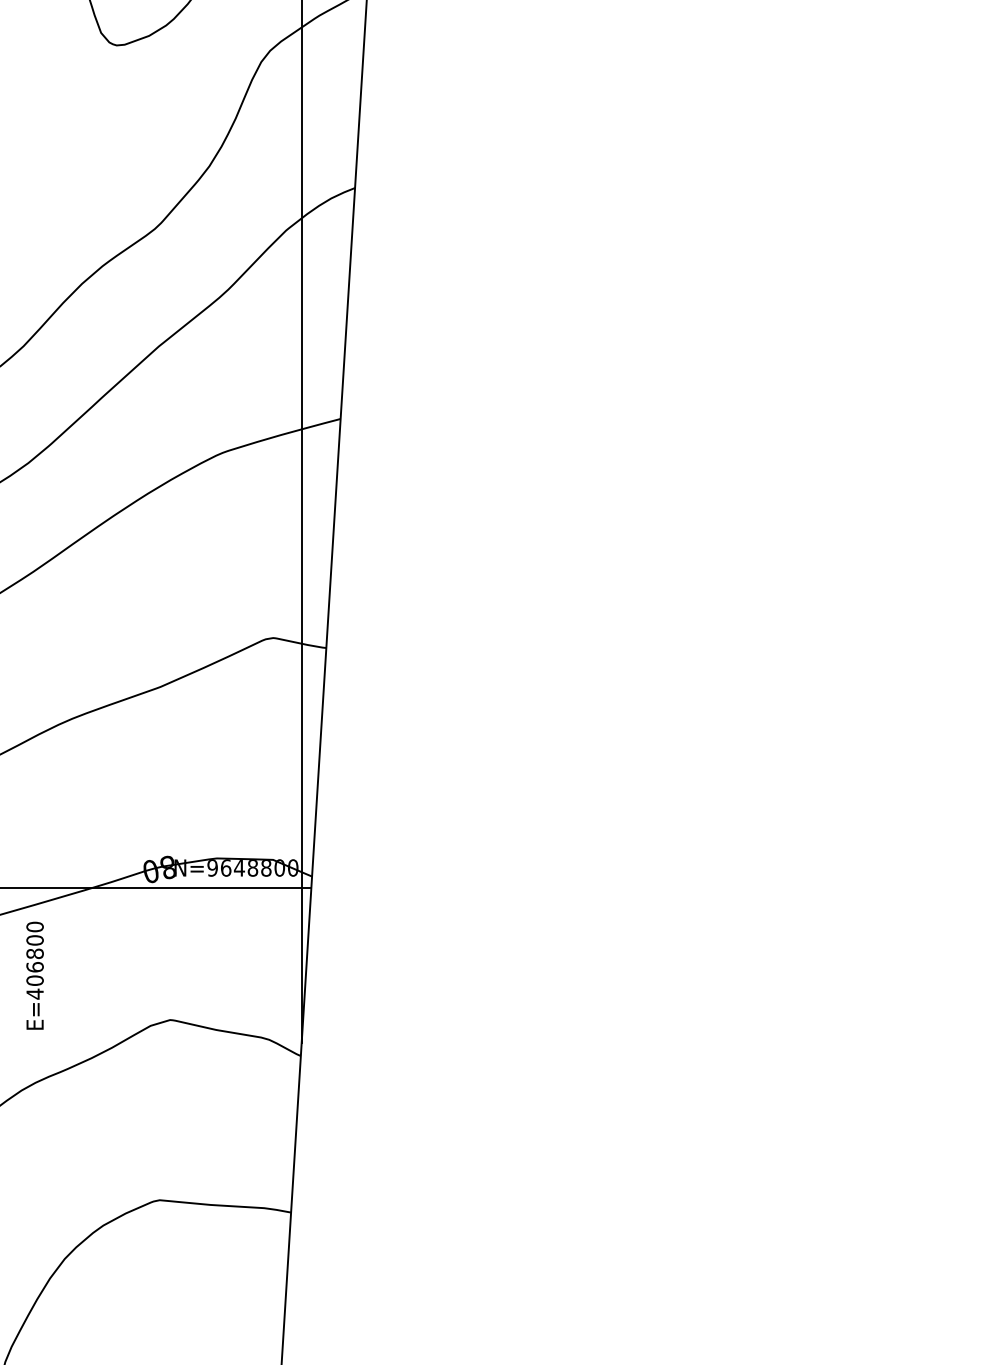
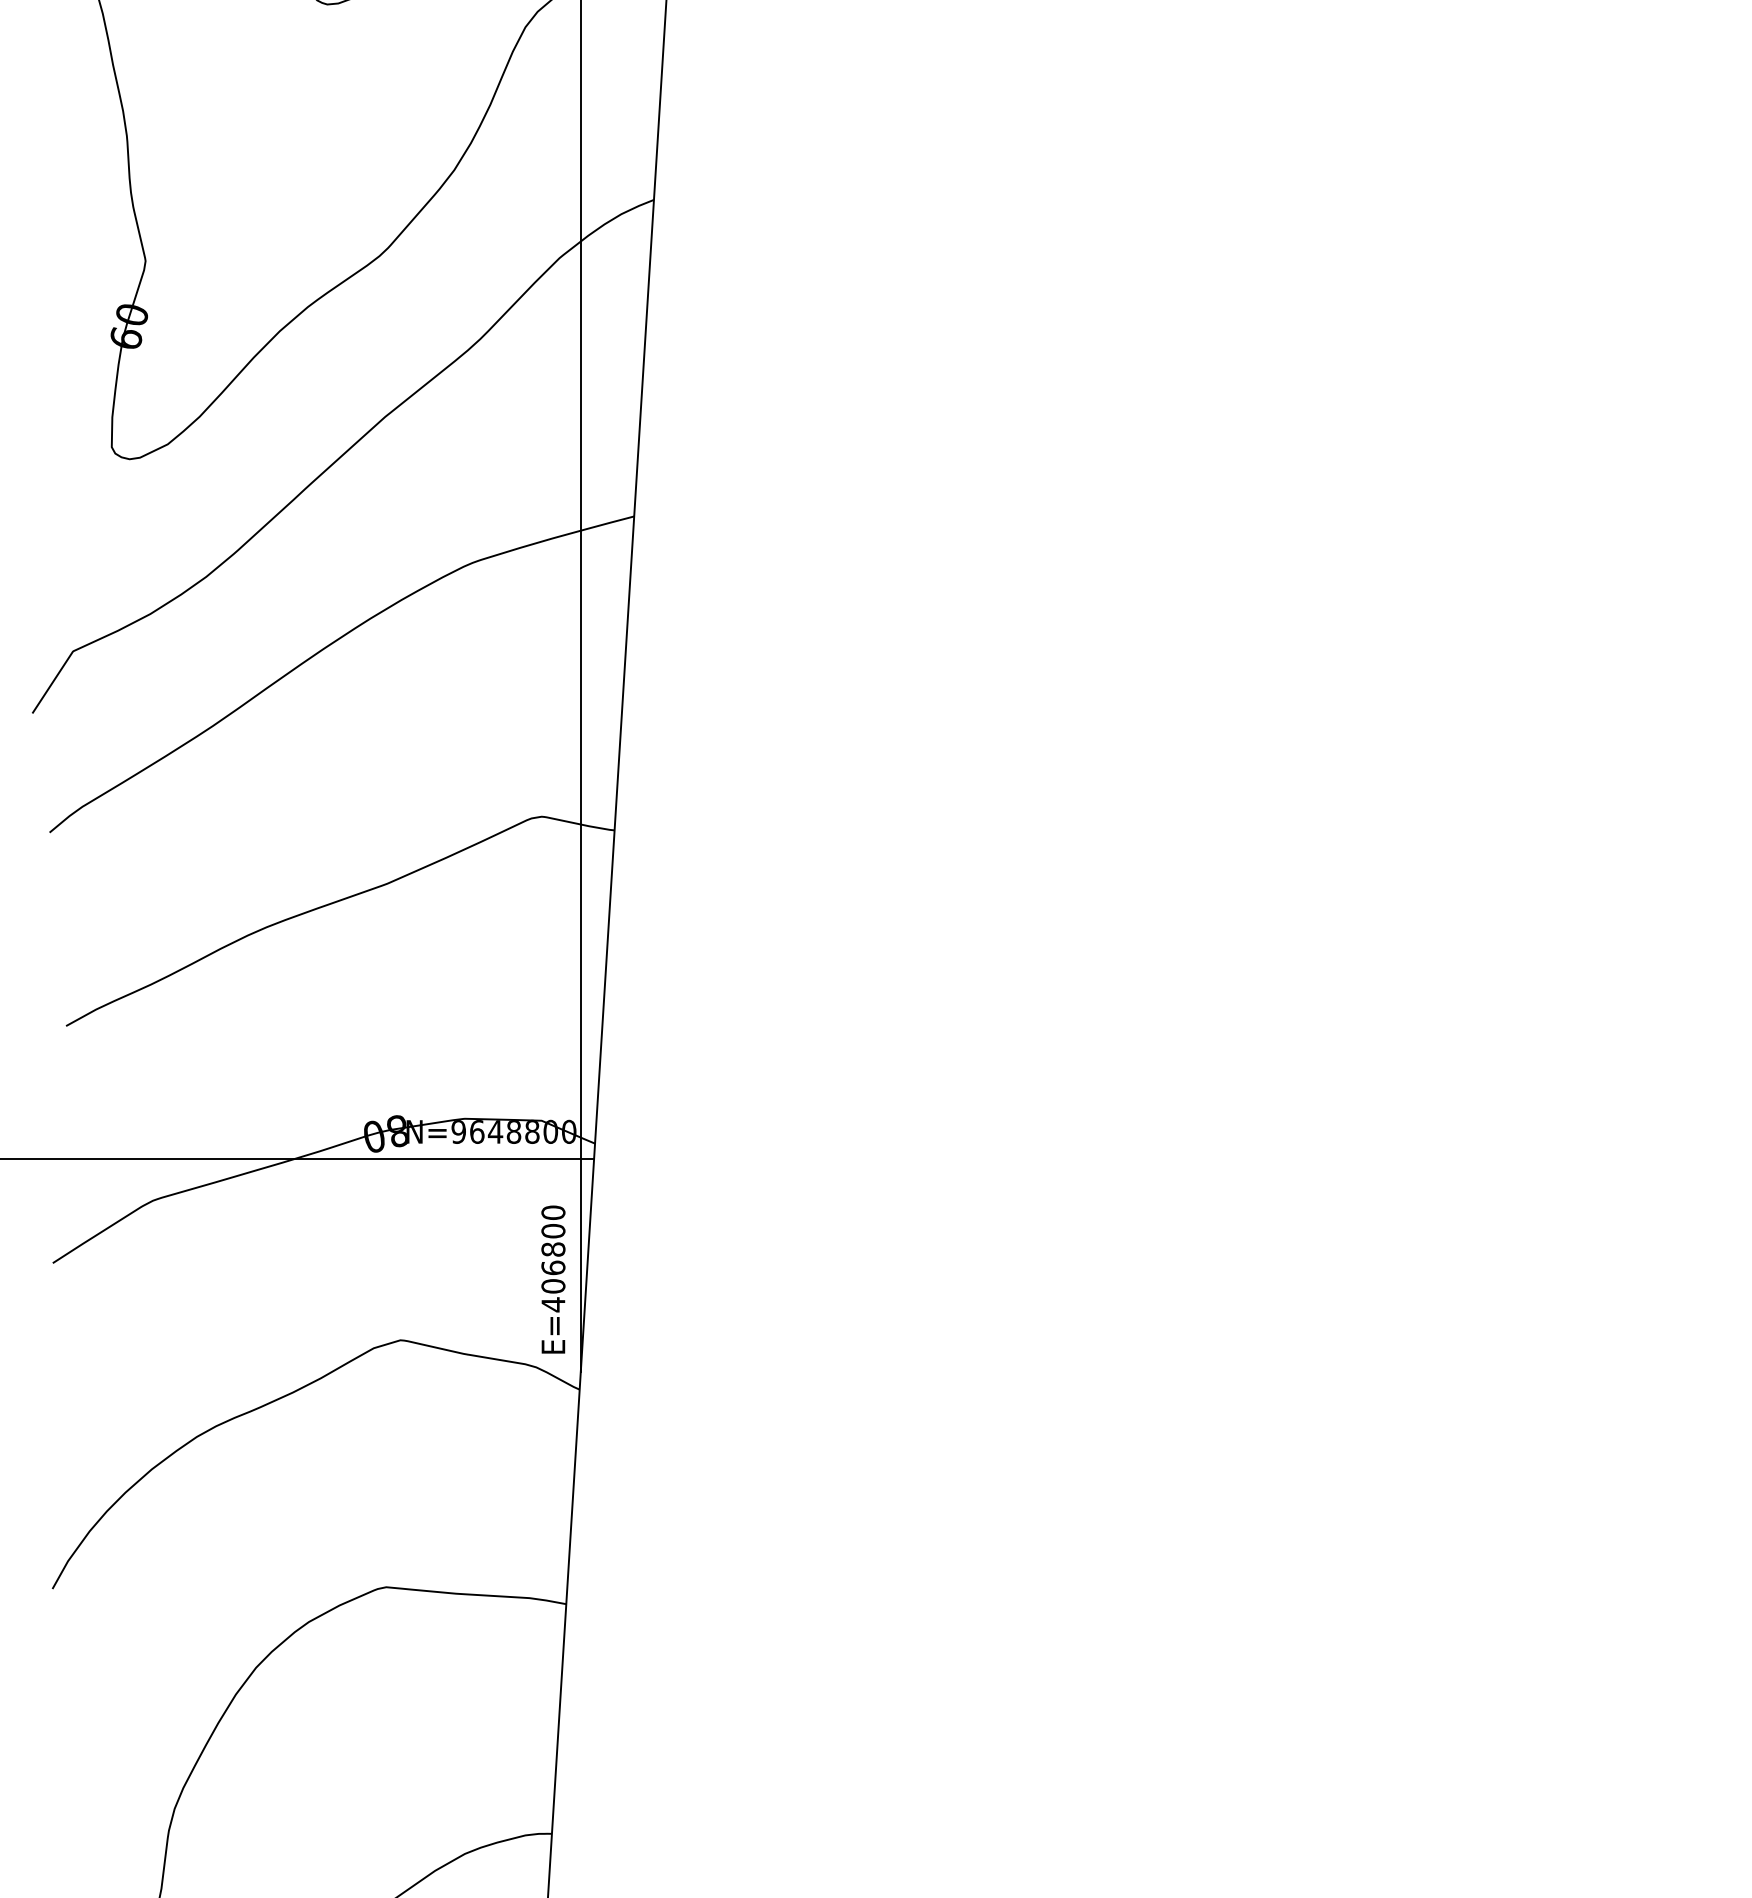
text: (35, 975) -> (553, 1279), moved

